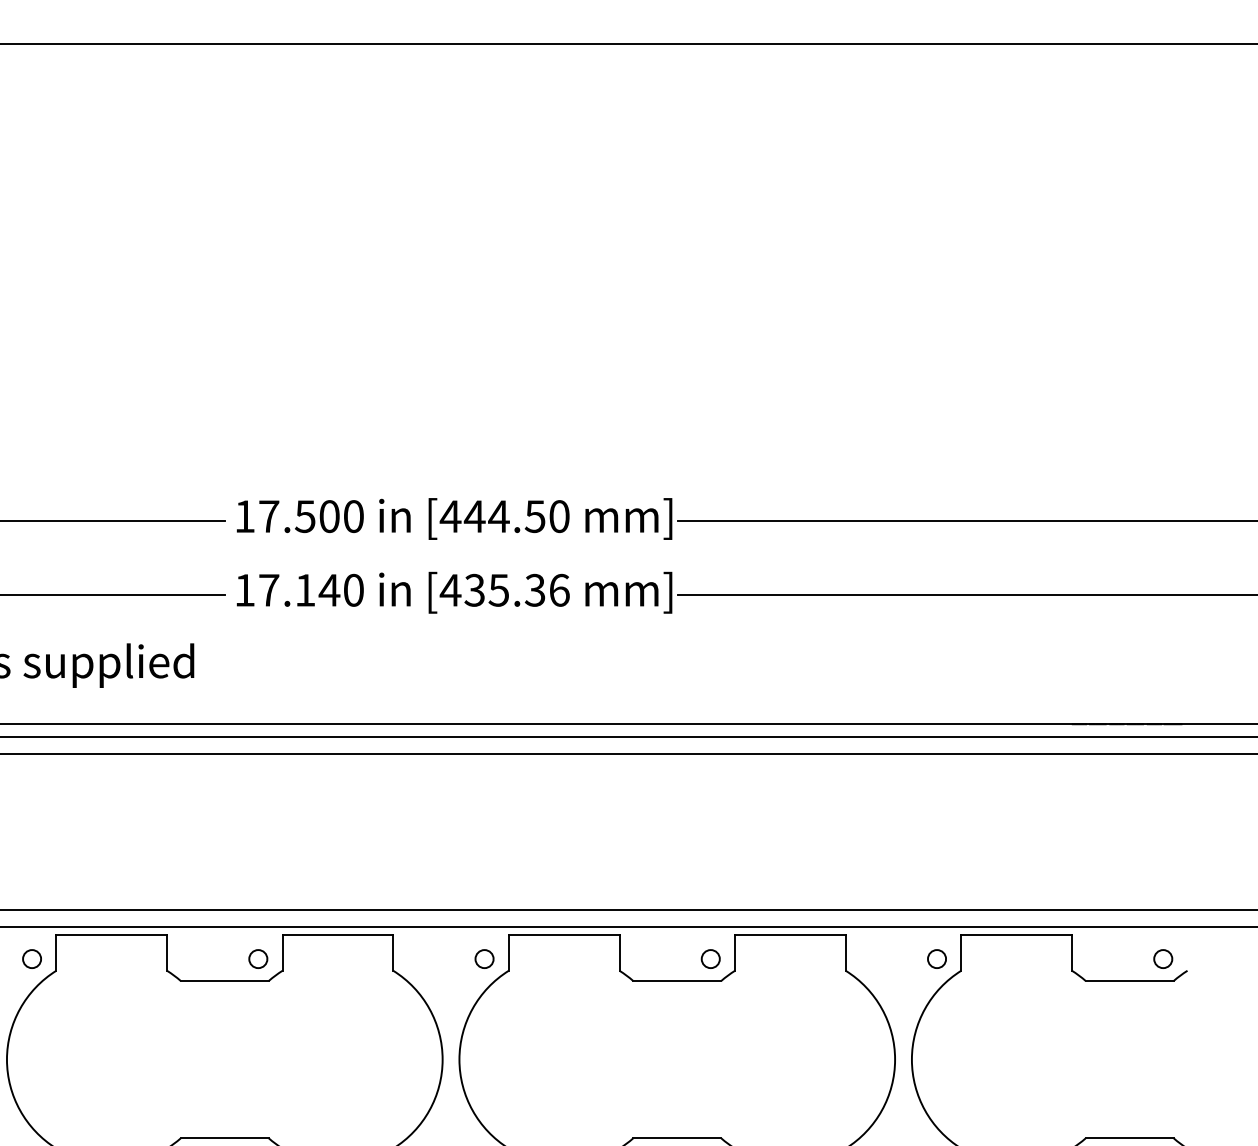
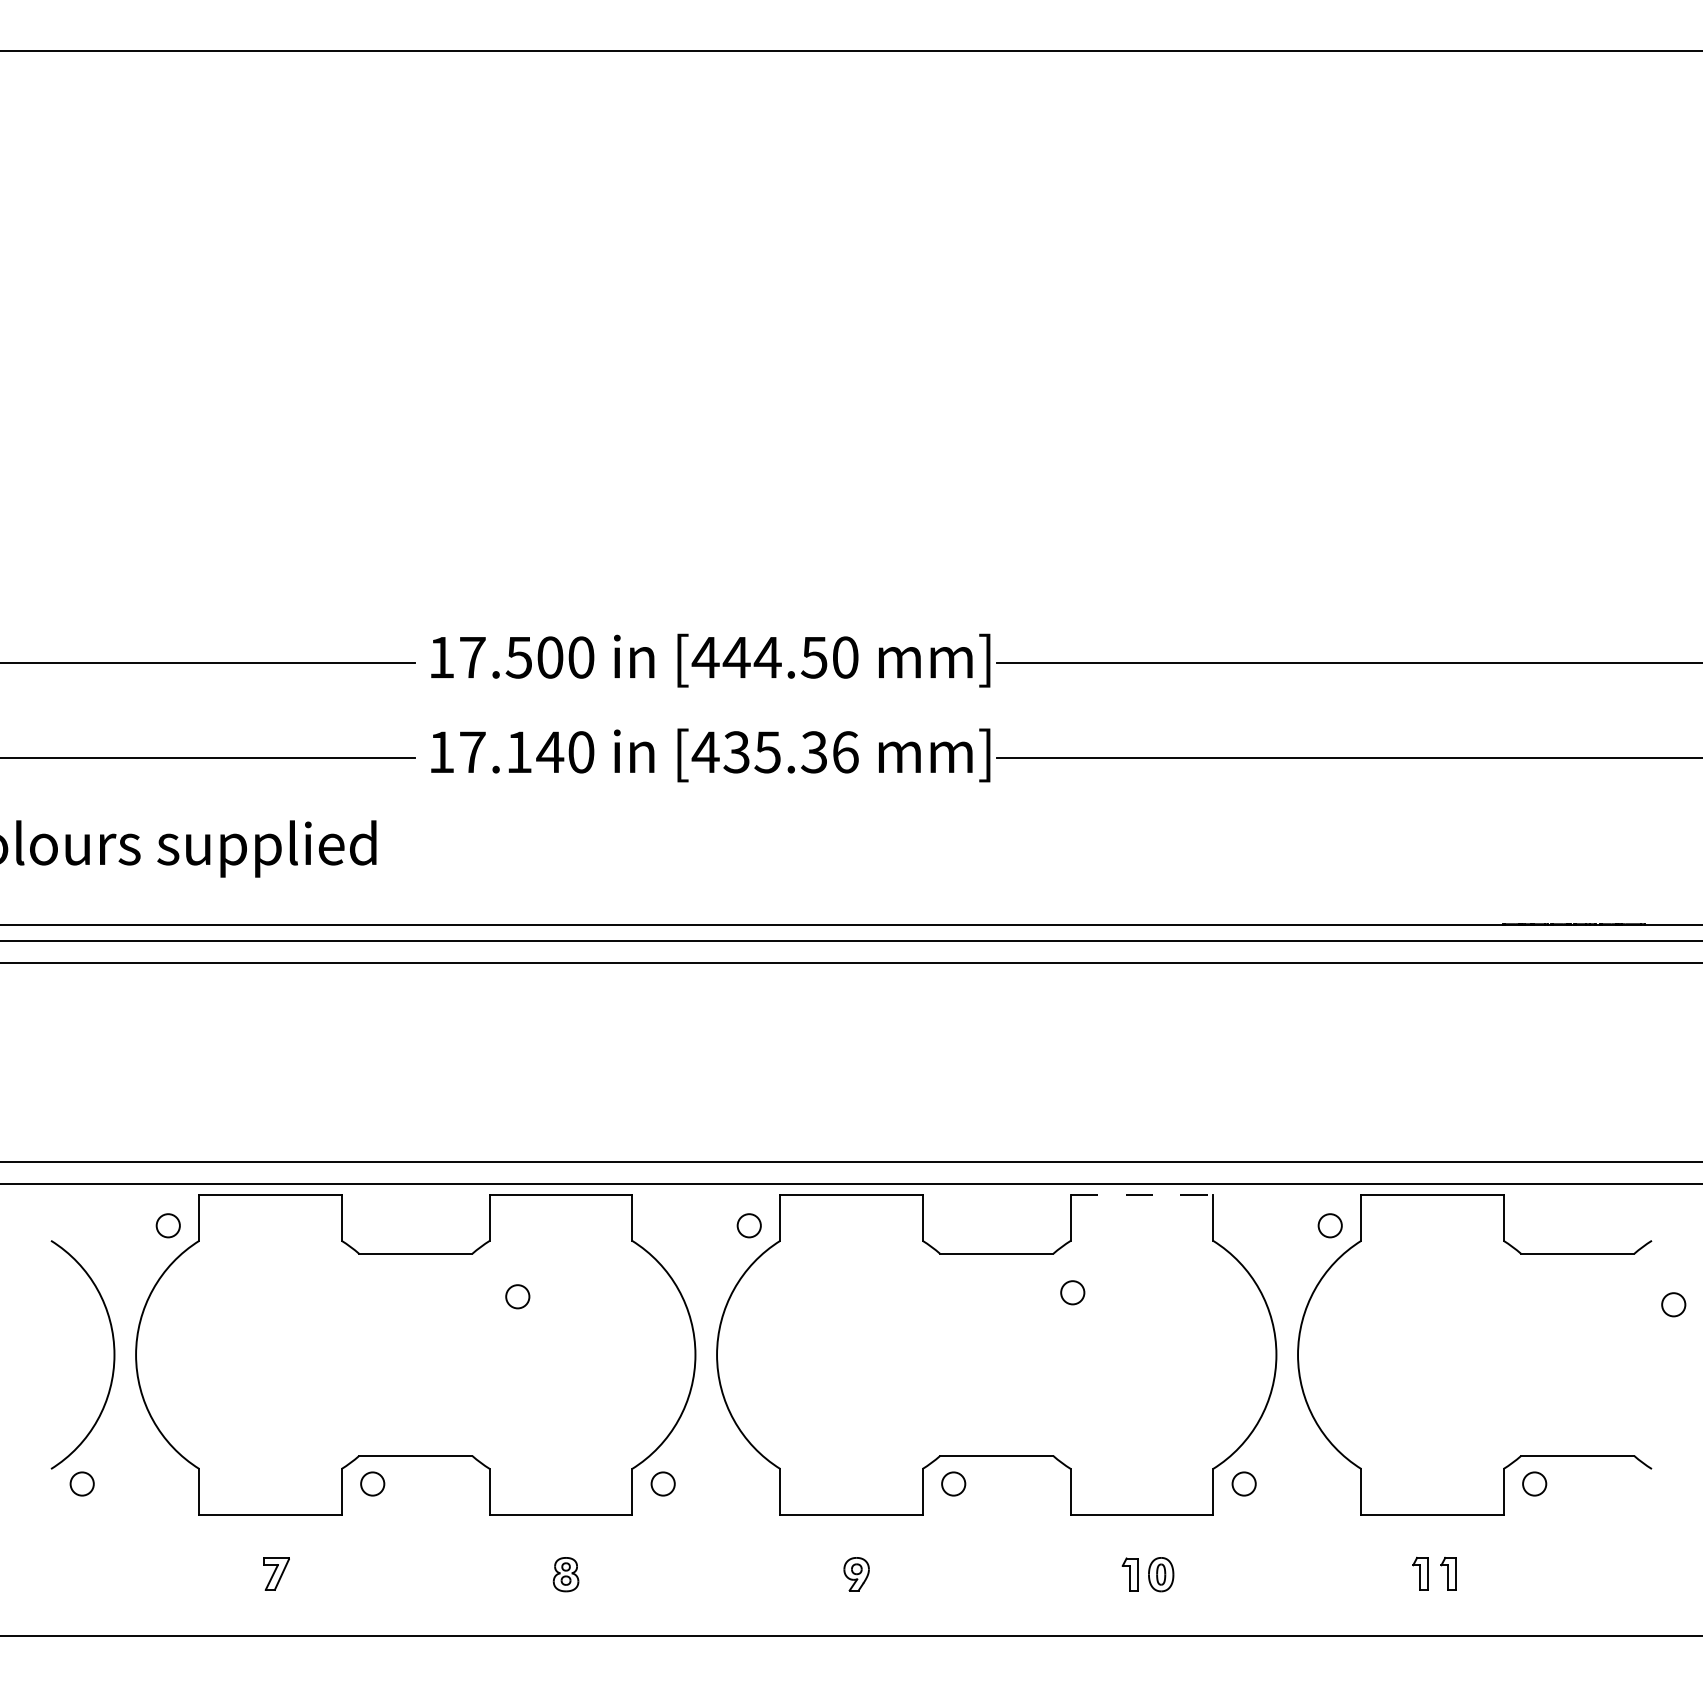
line: (790, 934) -> (1142, 1194), solid -> dashed
circle: (258, 958) -> (517, 1296), moved
circle: (710, 958) -> (1072, 1292), moved
circle: (1163, 958) -> (1673, 1304), moved

